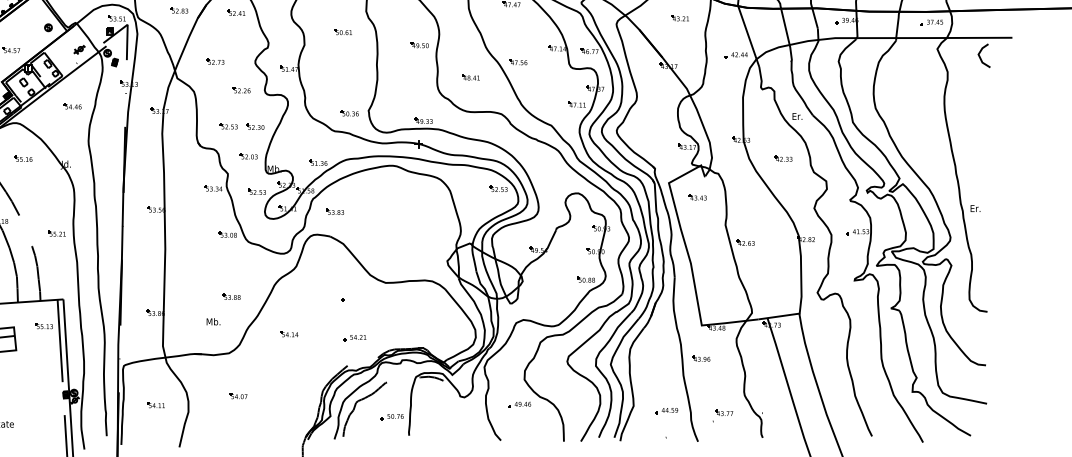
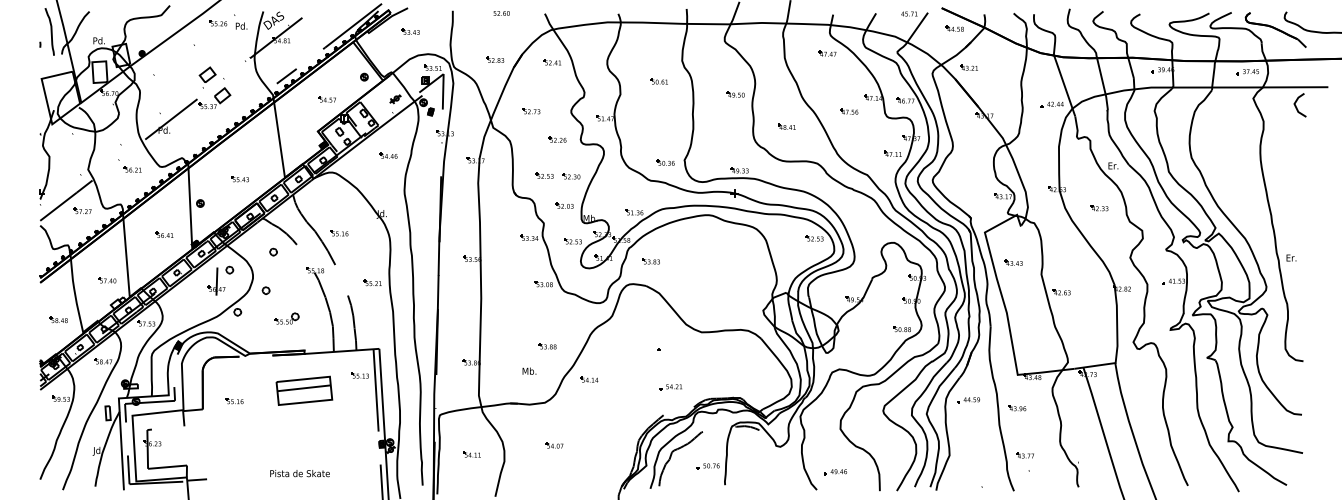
part: (679, 18) -> (968, 67), moved
part: (518, 62) -> (849, 111), moved
part: (23, 159) -> (339, 233), moved
part: (697, 197) -> (1013, 262), moved
part: (289, 334) -> (589, 379), moved
part: (519, 405) -> (835, 472), moved
part: (666, 411) -> (968, 400), moved
part: (723, 413) -> (1024, 455), moved

